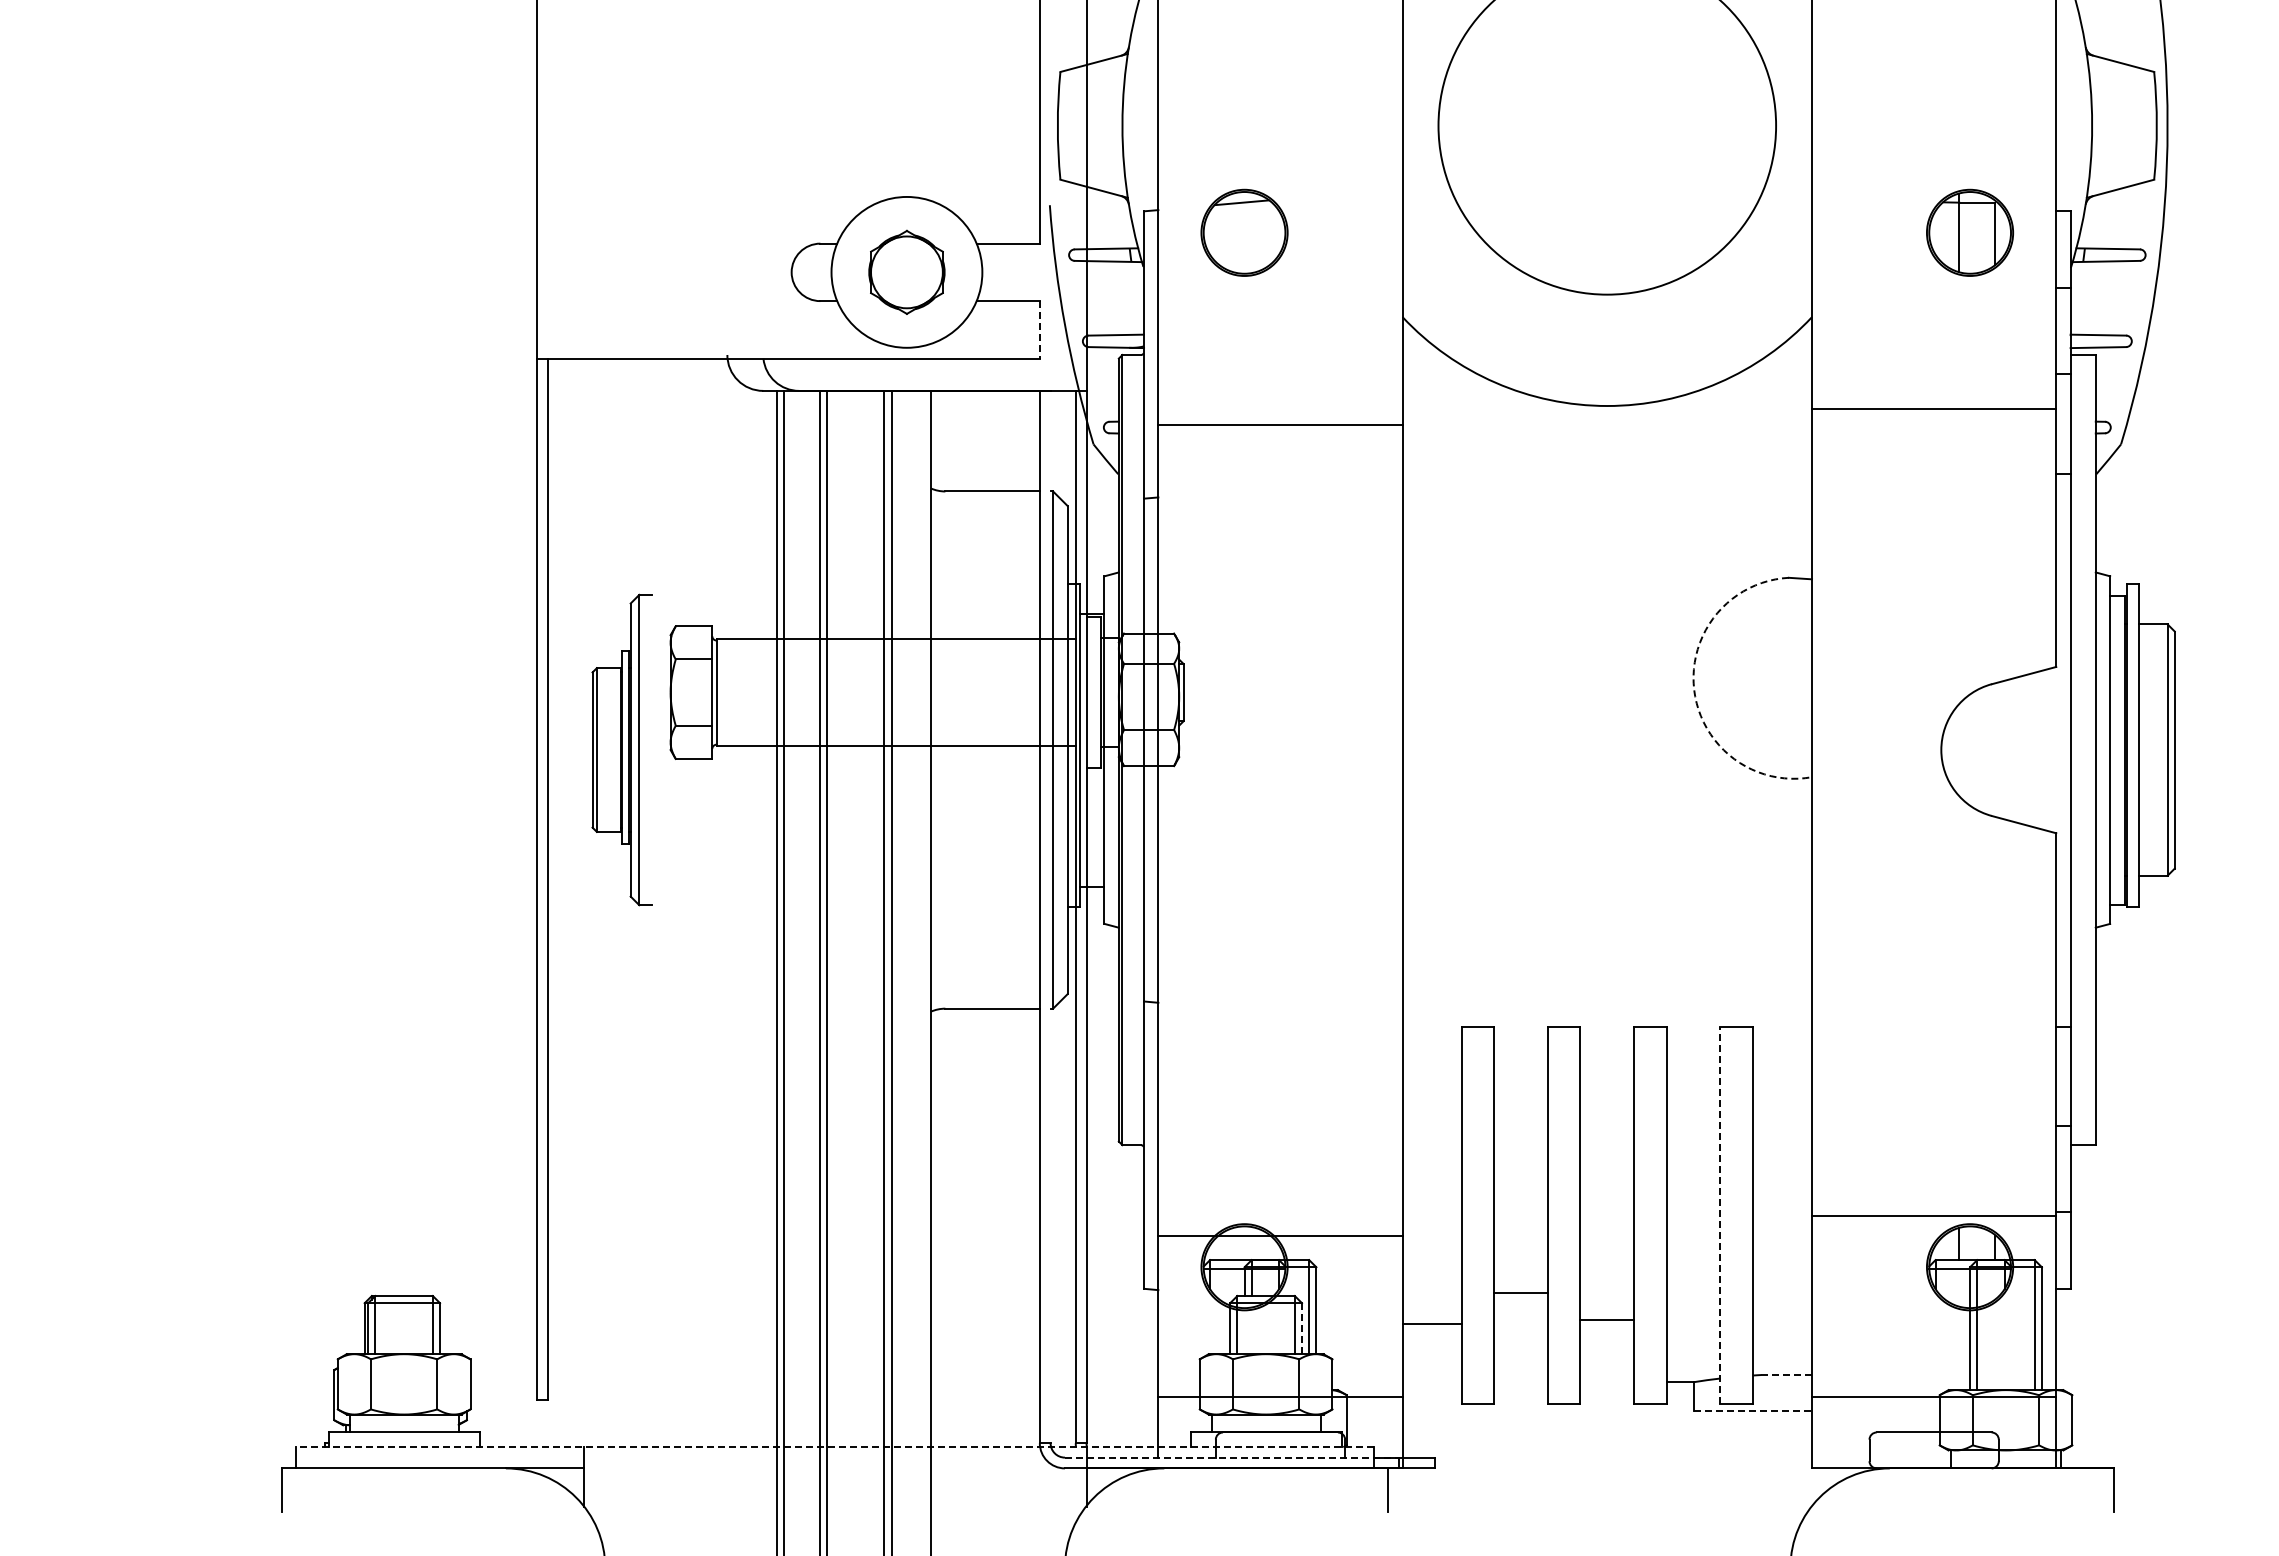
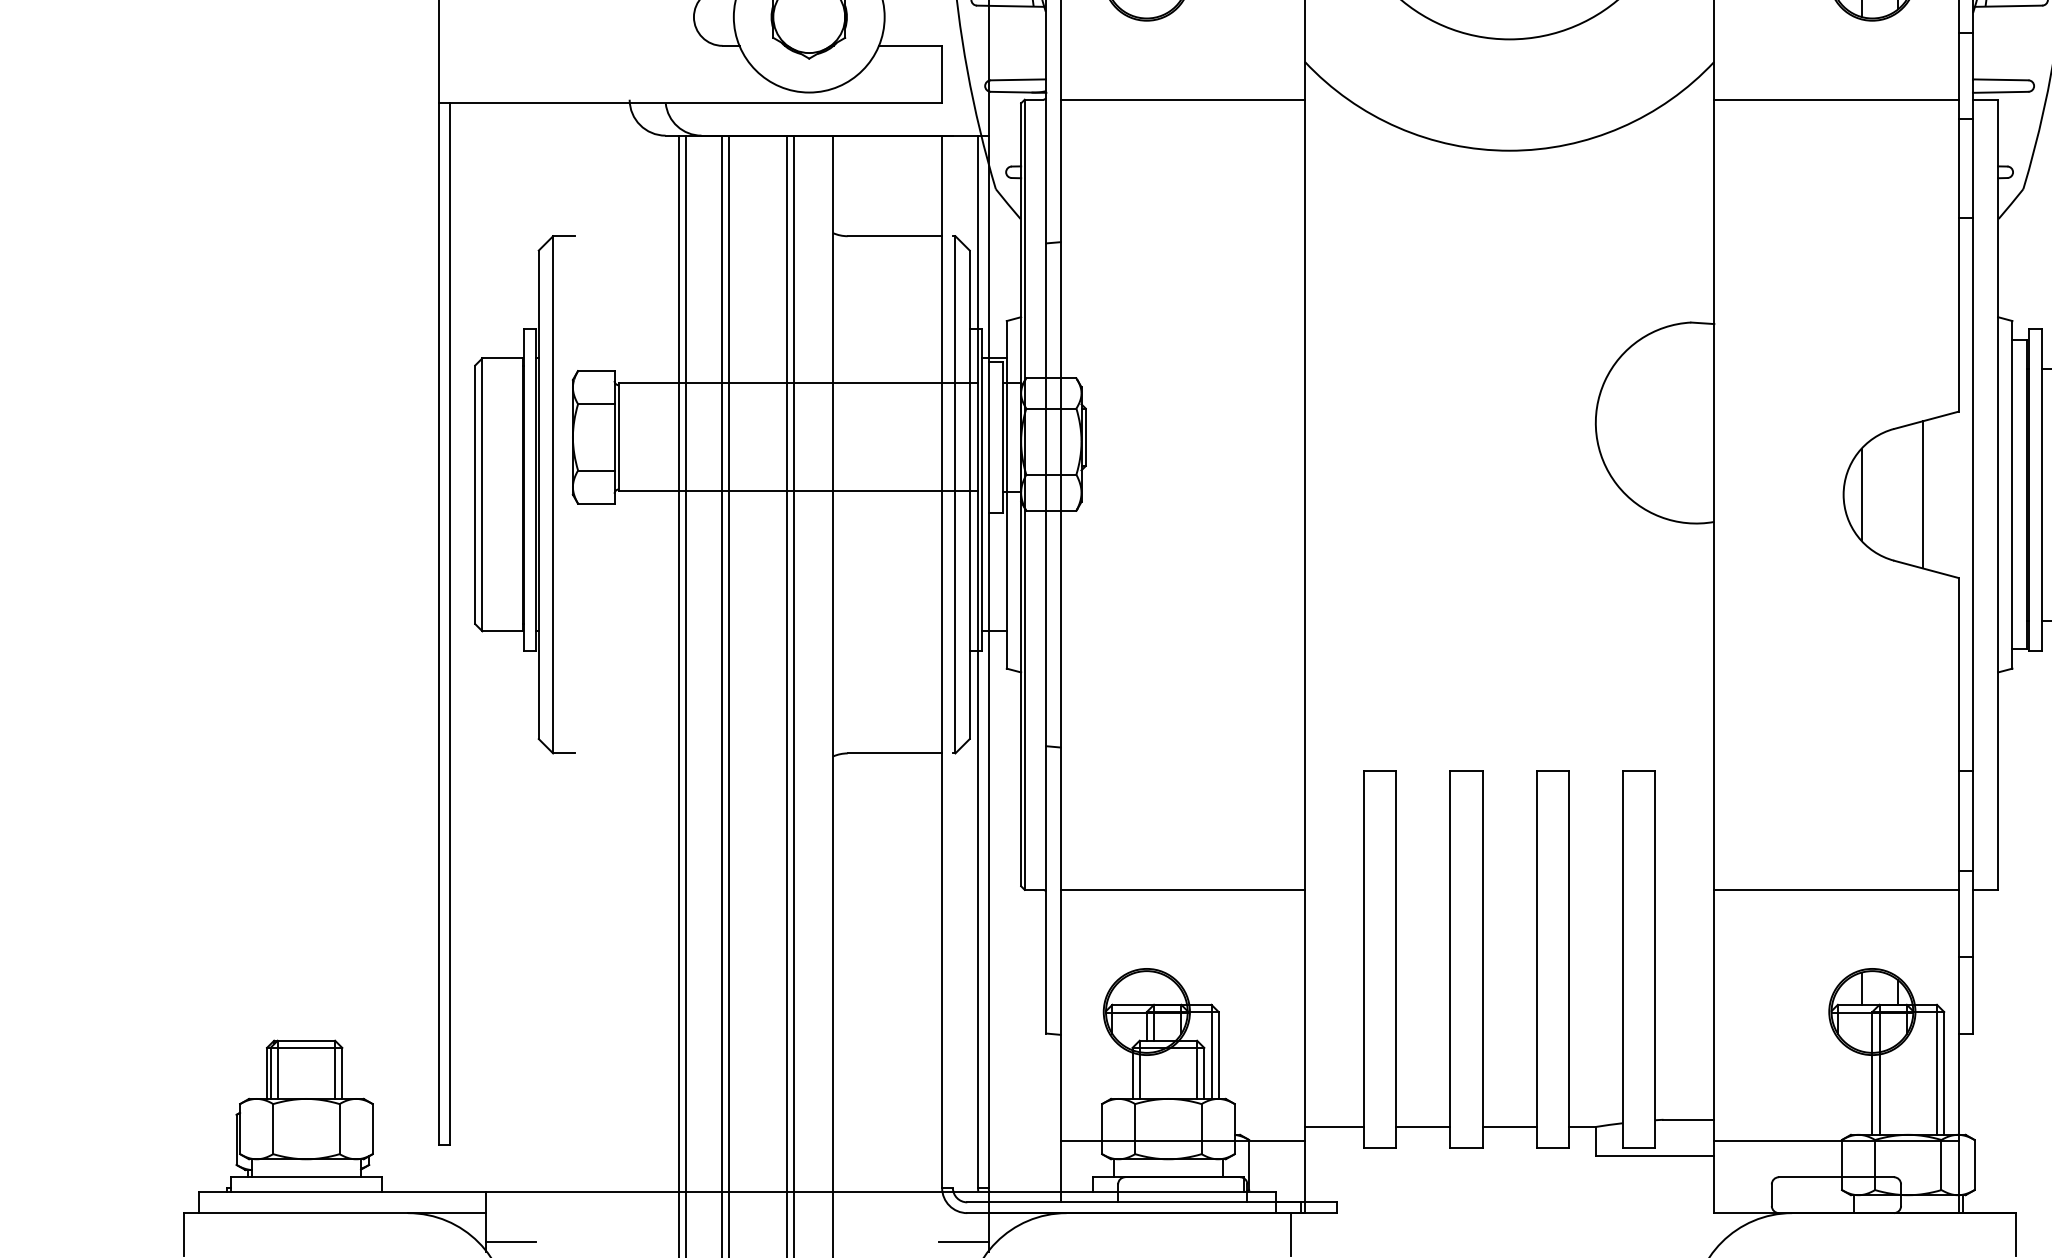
line: (1039, 329) -> (941, 74), dashed -> solid
line: (1934, 409) -> (1836, 100), moved
line: (1280, 425) -> (1182, 100), moved
arc: (1694, 689) -> (1596, 434), dashed -> solid
part: (621, 749) -> (523, 494), size x1.67
line: (1959, 749) -> (1861, 494), added
line: (2020, 749) -> (1922, 494), added
line: (1720, 1215) -> (1622, 960), dashed -> solid
line: (1934, 1216) -> (1836, 890), moved
line: (1280, 1236) -> (1182, 890), moved
line: (1521, 1293) -> (1423, 1127), moved
line: (1607, 1320) -> (1509, 1127), moved
line: (1431, 1324) -> (1333, 1127), moved
line: (1302, 1328) -> (1204, 1073), dashed -> solid
line: (1787, 1375) -> (1689, 1120), dashed -> solid
line: (1753, 1410) -> (1655, 1155), dashed -> solid
line: (835, 1446) -> (737, 1191), dashed -> solid
line: (1232, 1457) -> (1134, 1202), dashed -> solid
line: (608, 1497) -> (510, 1242), added
line: (1061, 1497) -> (963, 1242), added

